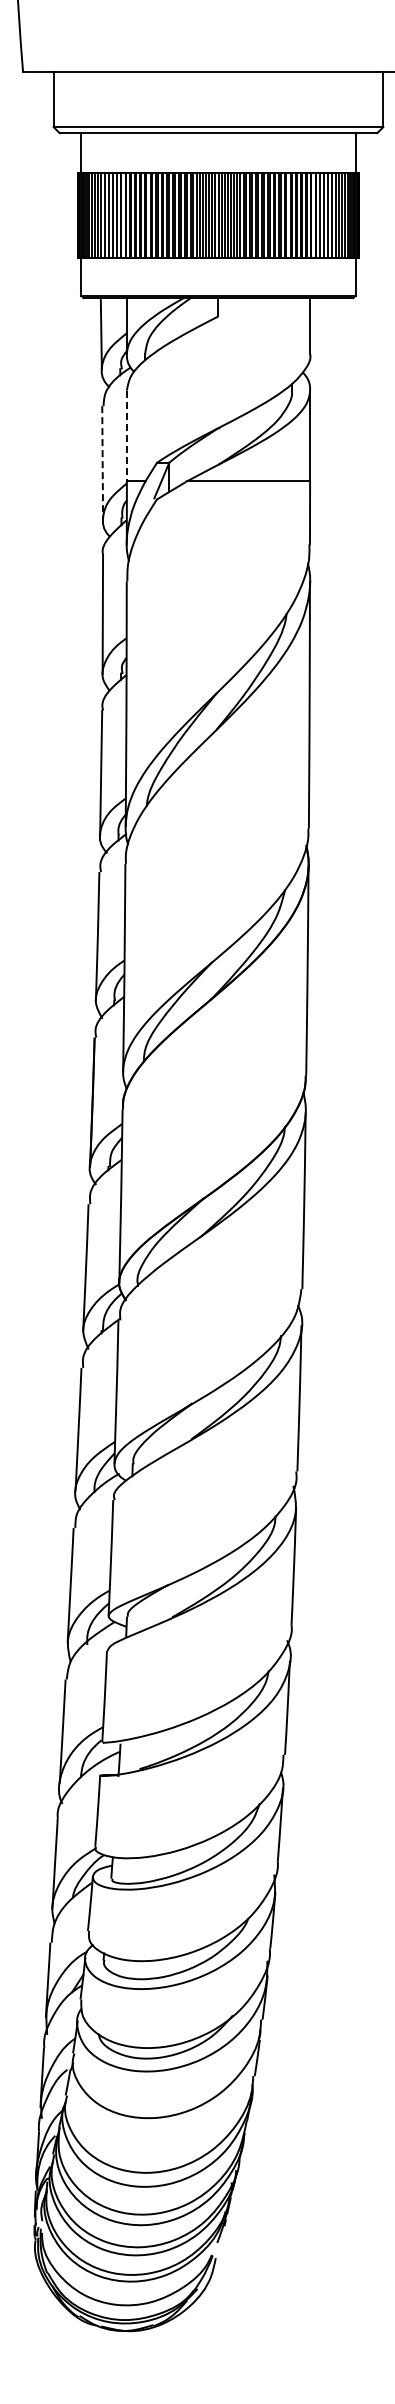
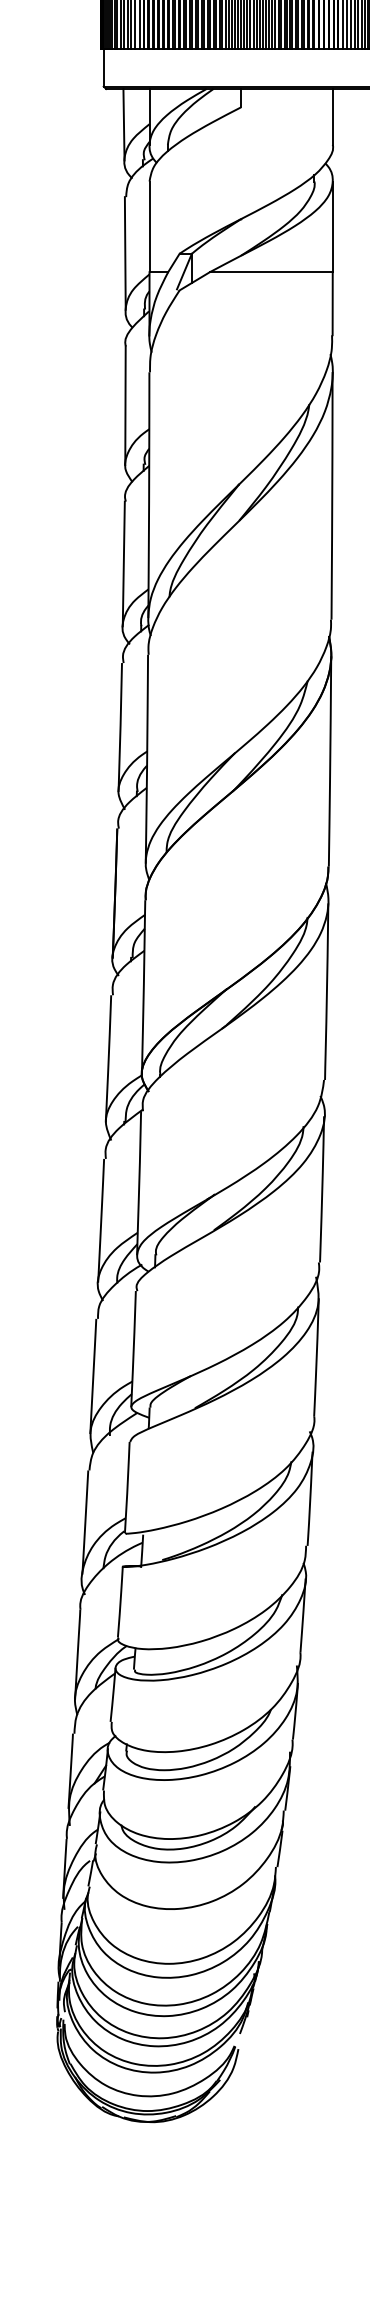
line: (126, 436) -> (149, 227), dashed -> solid
line: (102, 462) -> (125, 253), dashed -> solid

